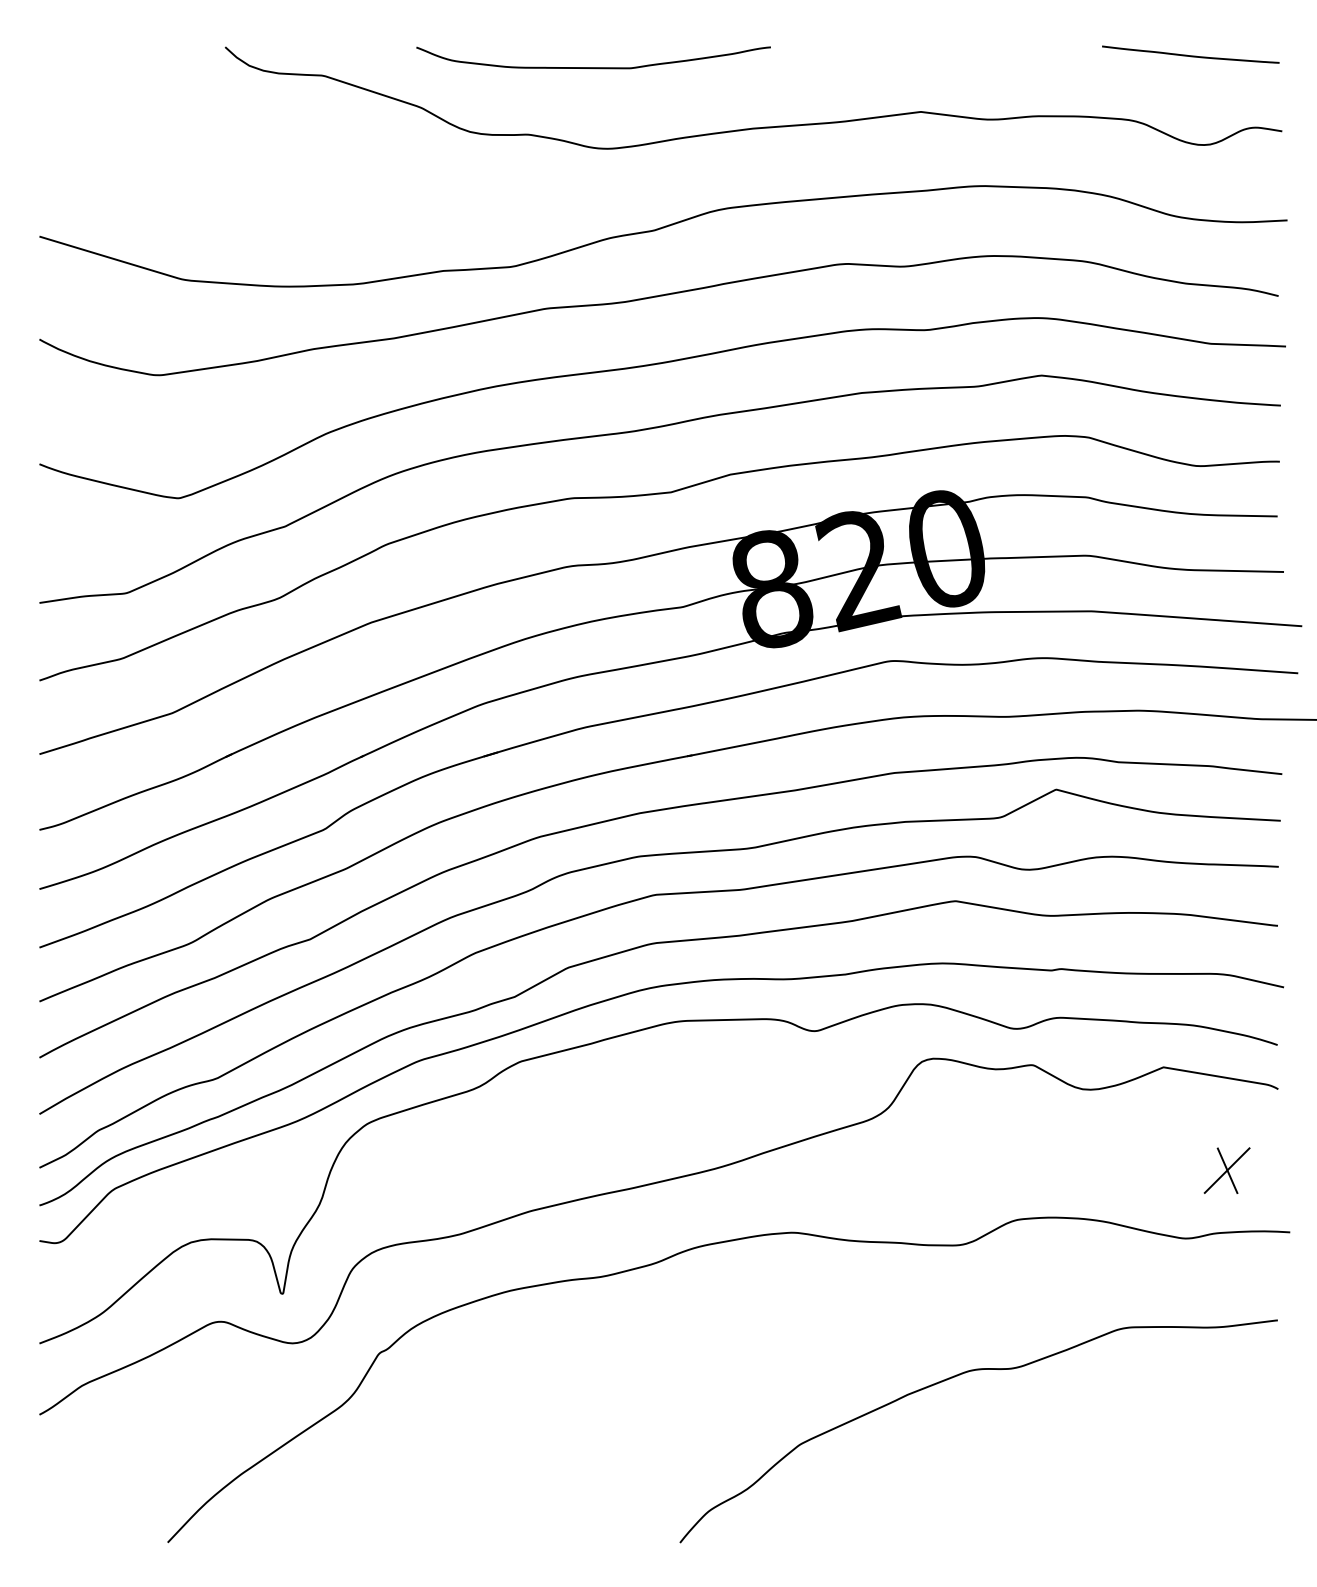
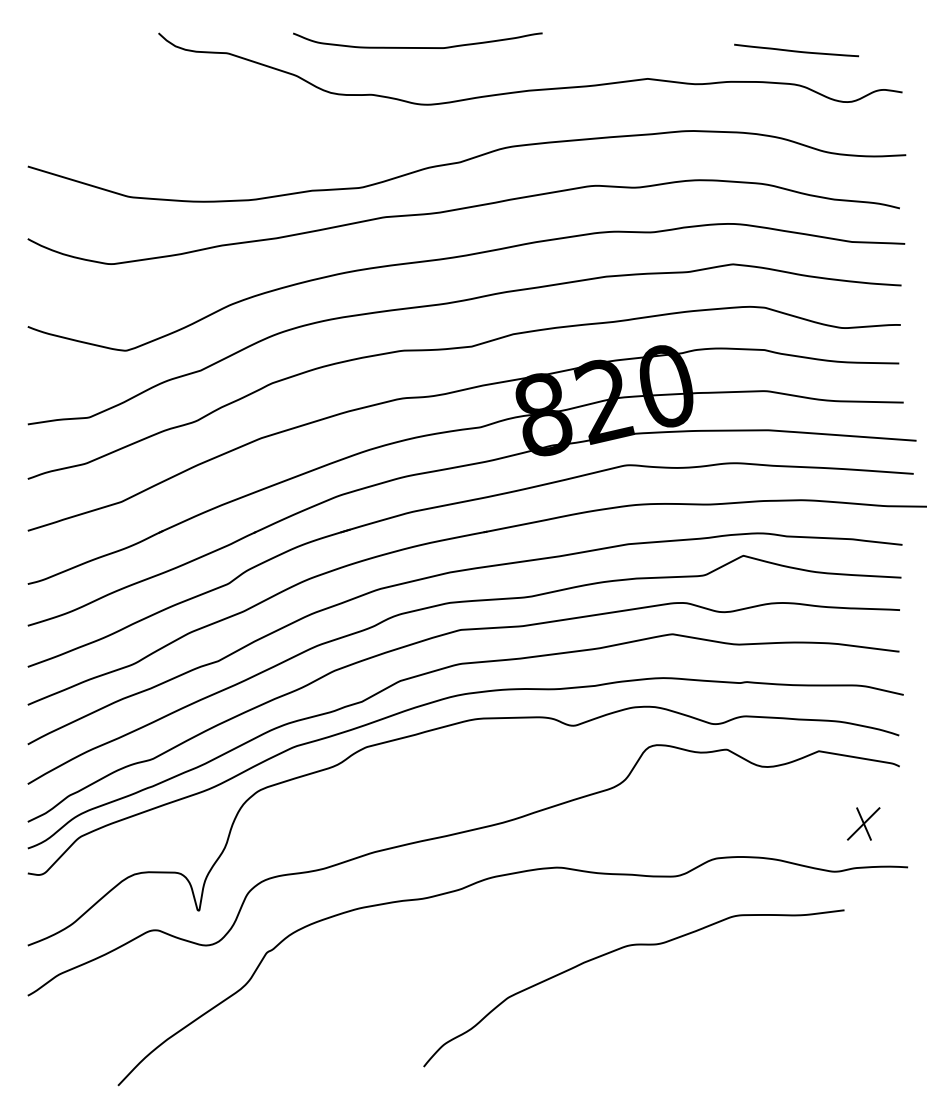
curve: (1190, 55) -> (796, 51), moved
curve: (955, 1377) -> (617, 950), moved

